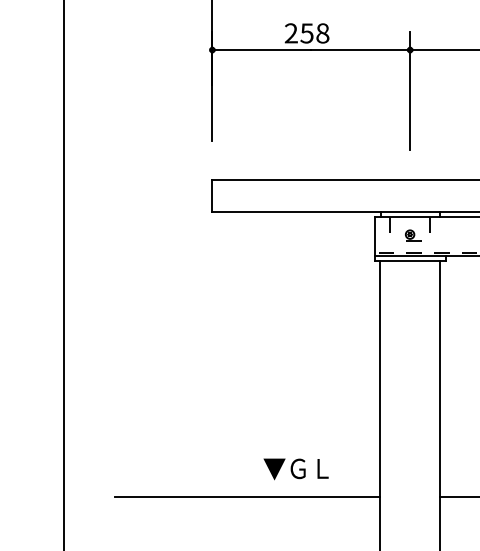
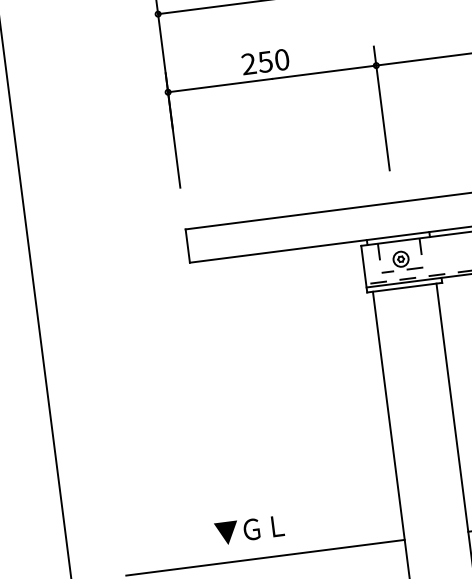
text: (322, 33) -> (281, 59), 258 -> 250
part: (409, 235) -> (400, 260), size x1.67
text: (295, 469) -> (248, 530), moved

